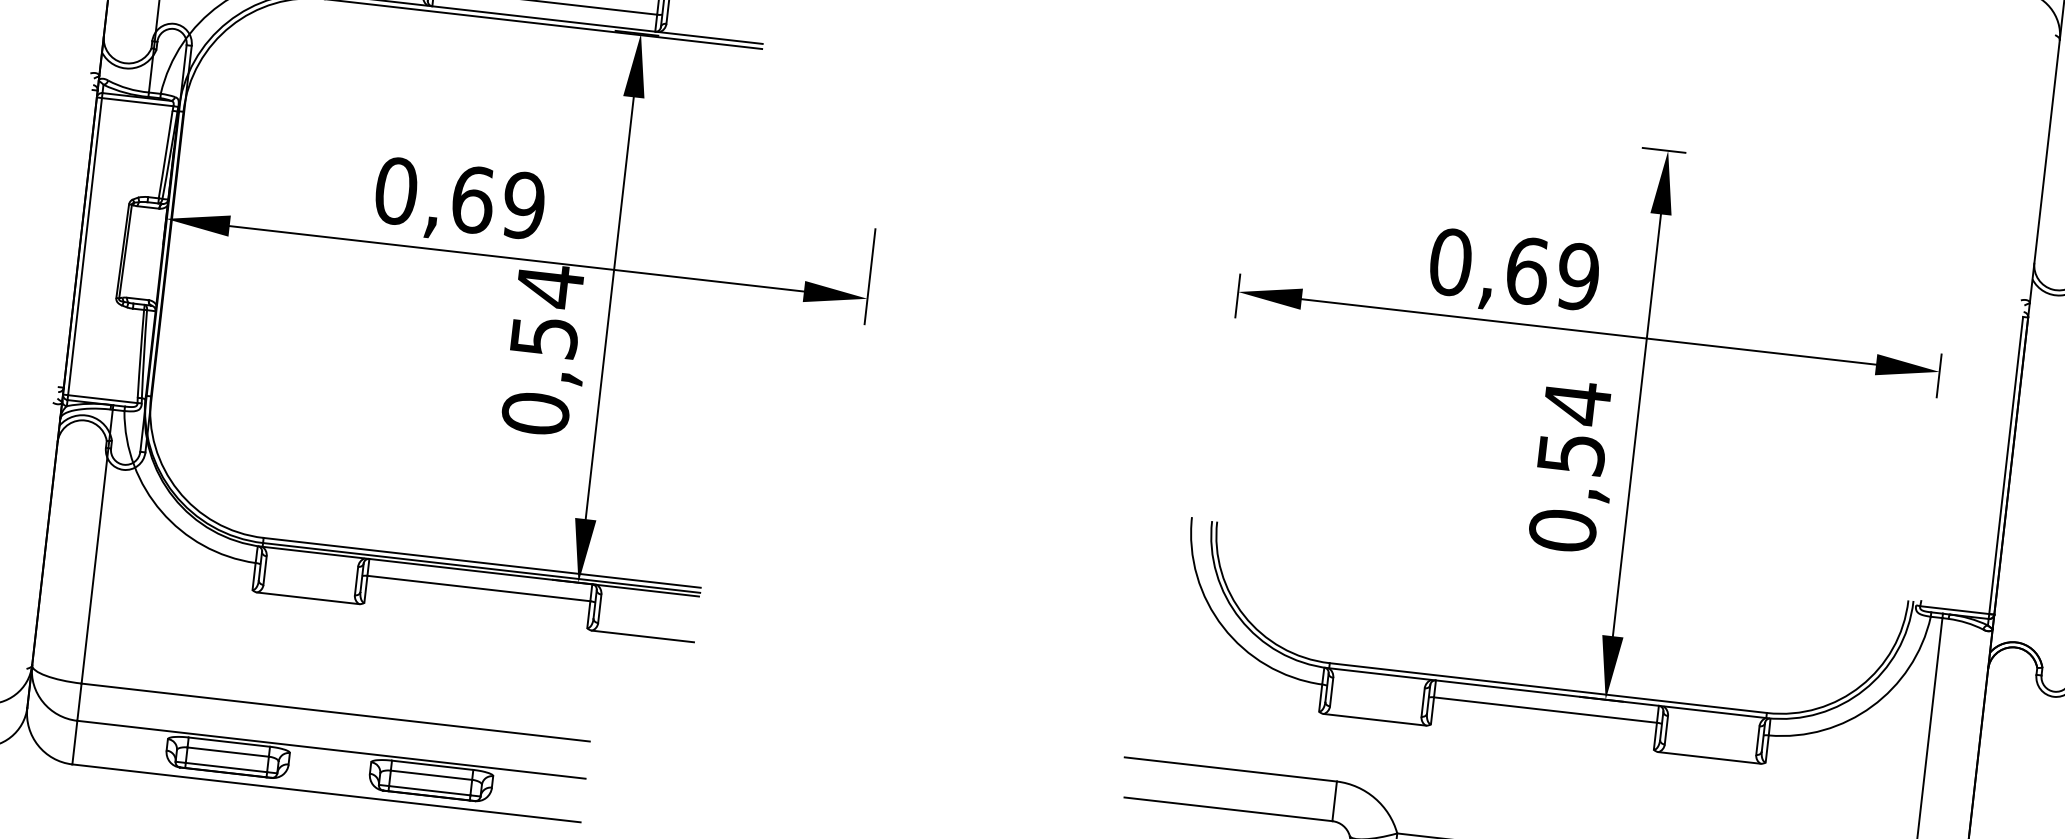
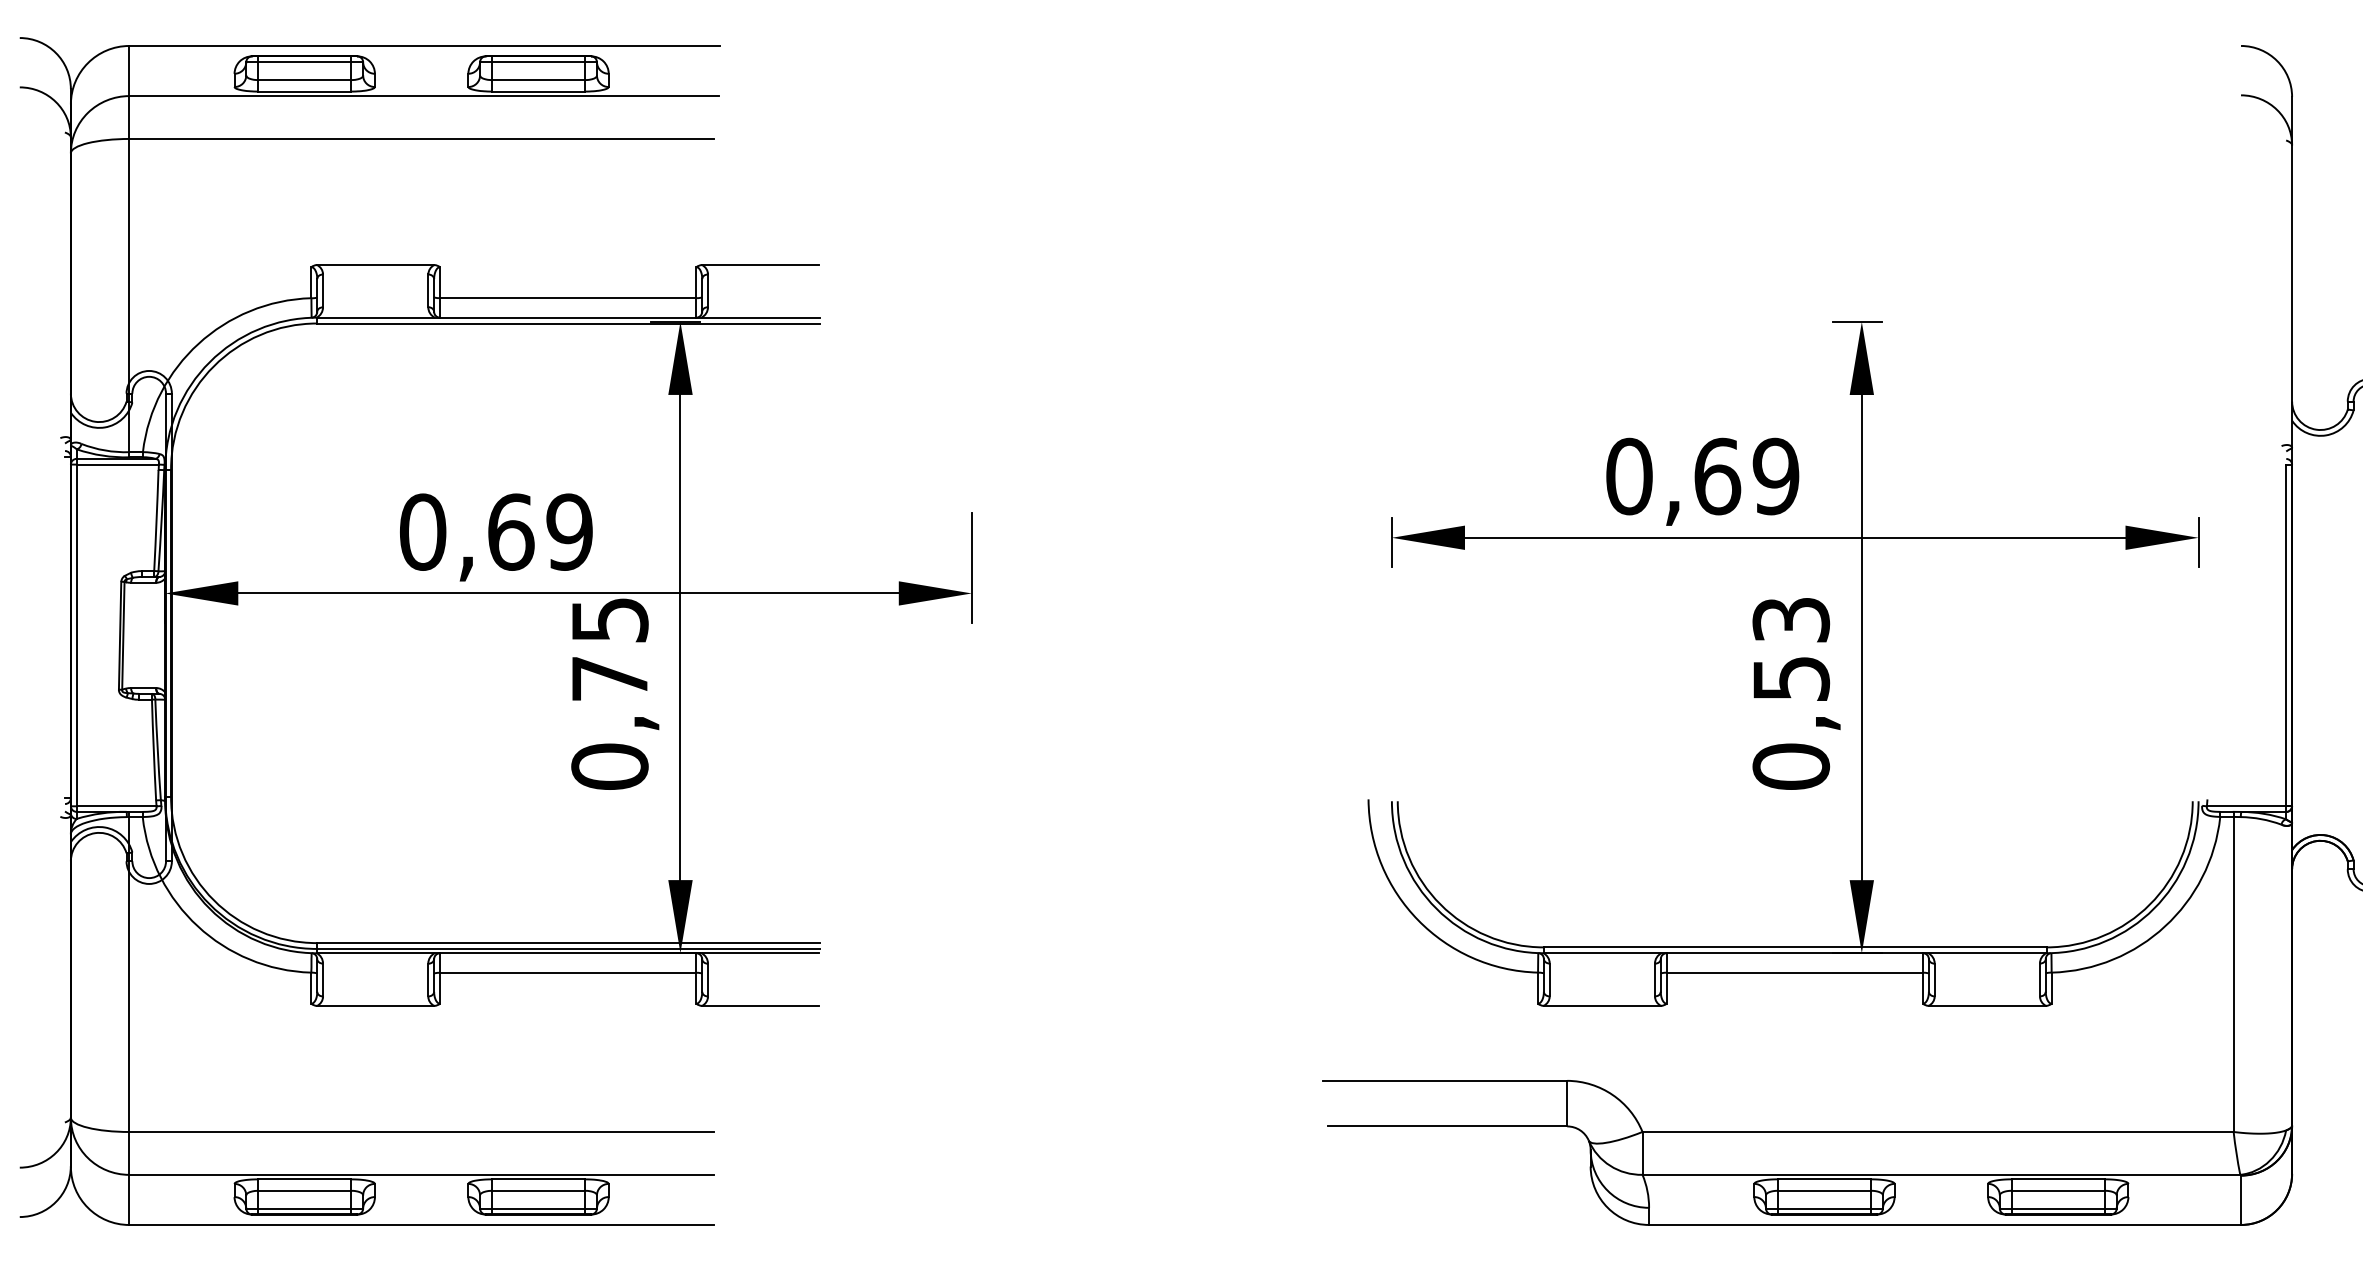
text: (547, 309) -> (610, 647), 0,54 -> 0,75
text: (1577, 402) -> (1791, 619), 0,54 -> 0,53

